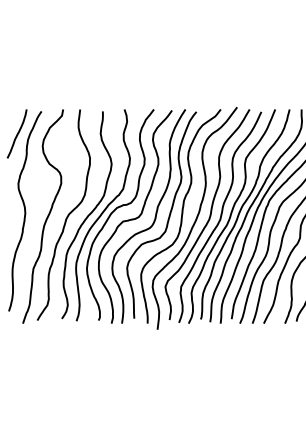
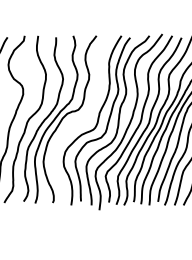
curve: (135, 217) -> (81, 121), removed

